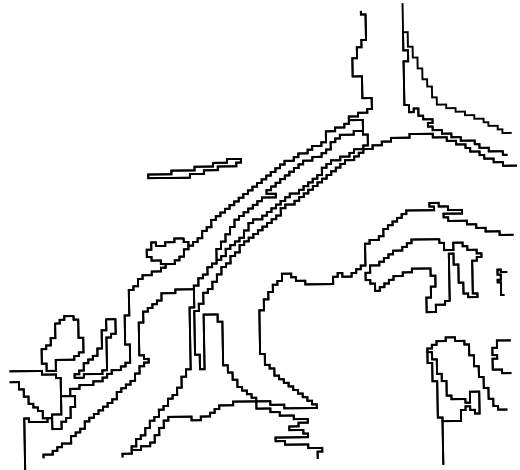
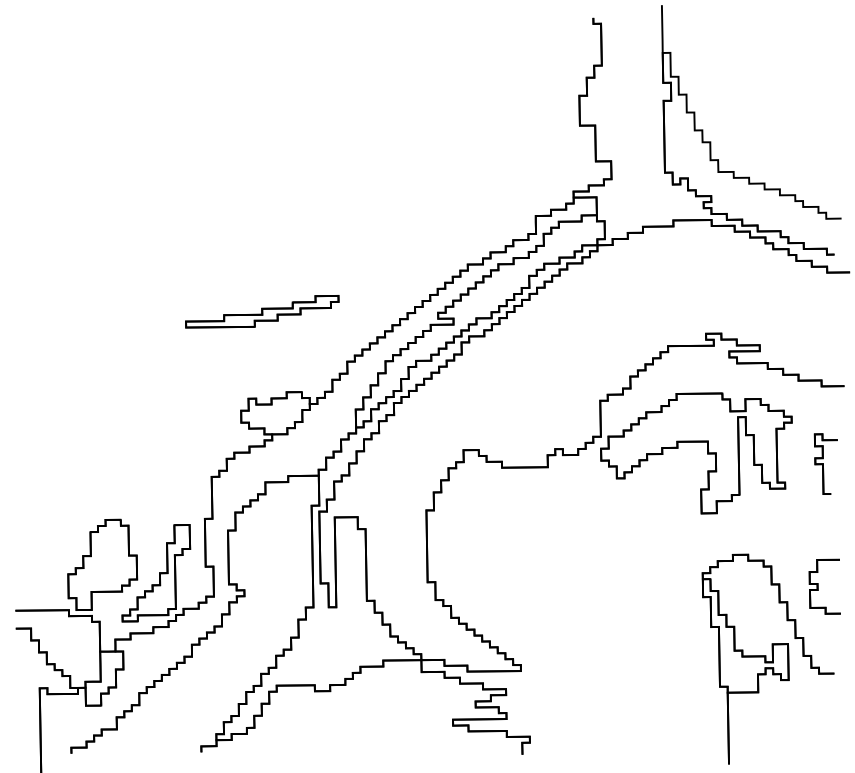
part: (194, 168) -> (262, 311), moved
part: (501, 282) -> (824, 464), size x1.43

